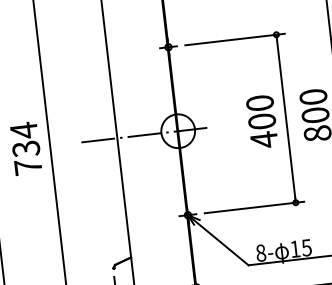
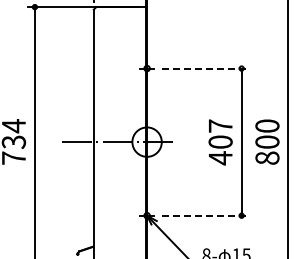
line: (235, 39) -> (205, 68), solid -> dashed
text: (259, 102) -> (220, 125), 400 -> 407
line: (254, 207) -> (205, 215), solid -> dashed

